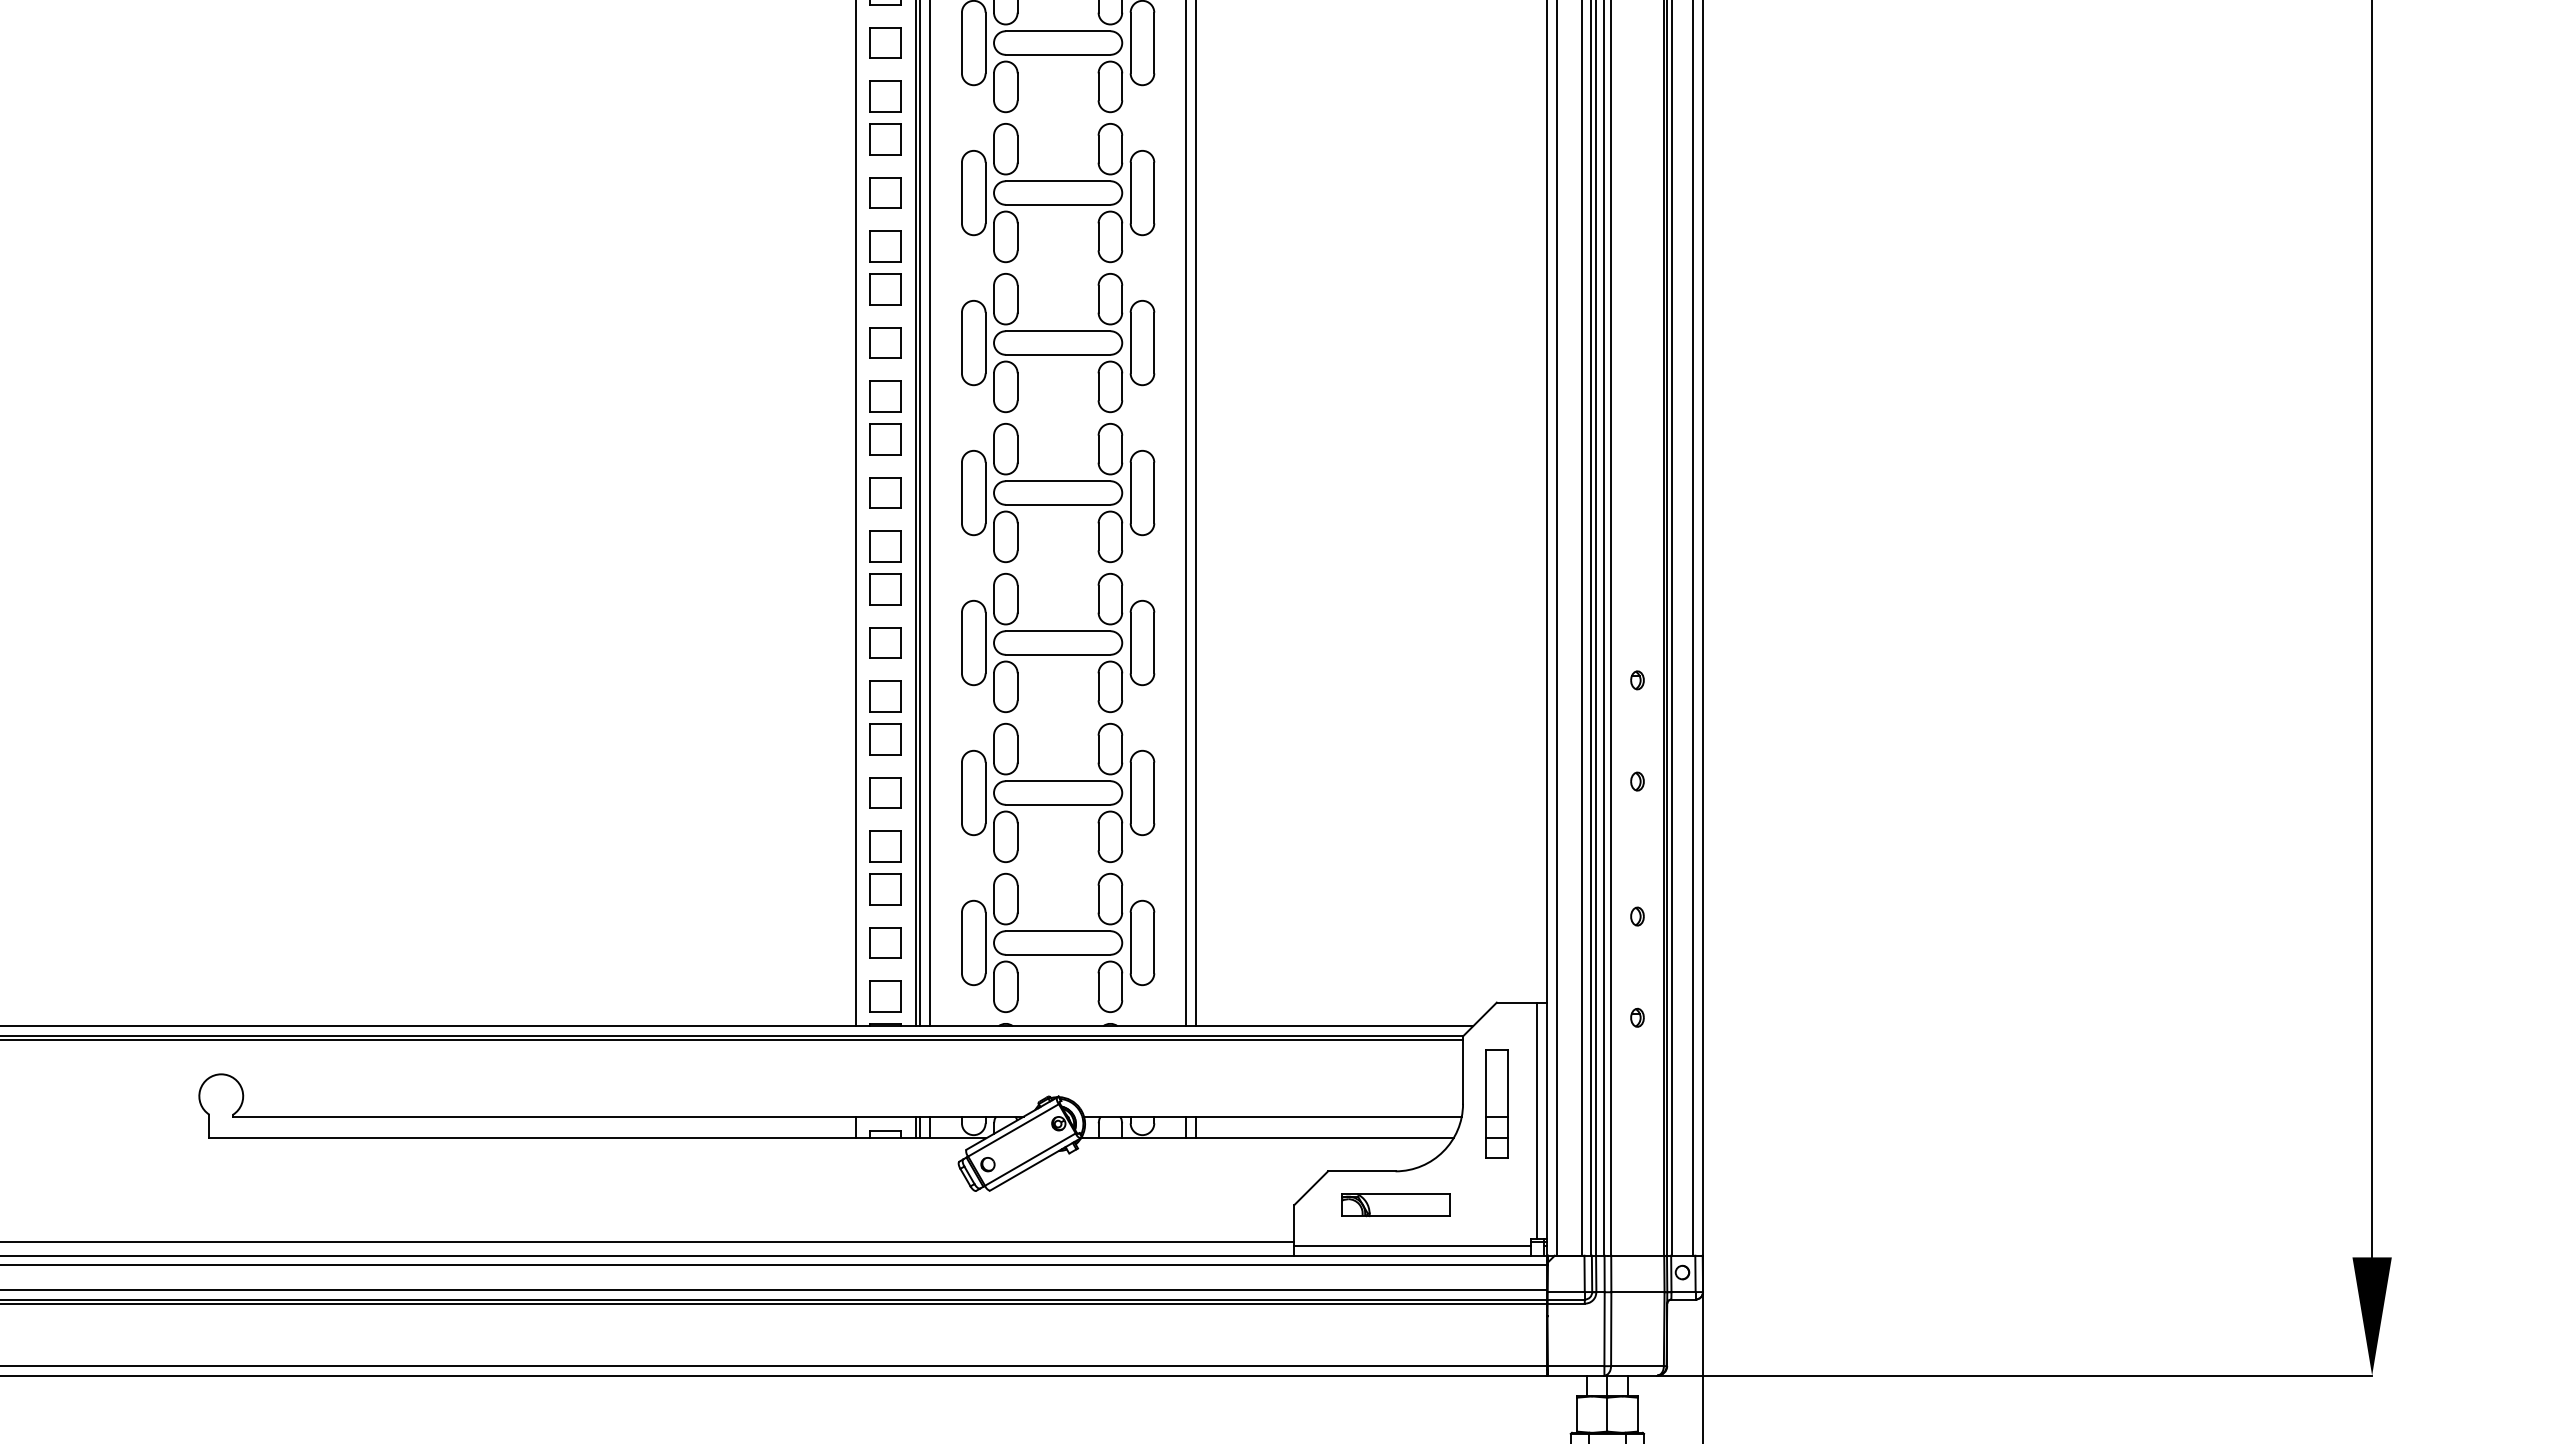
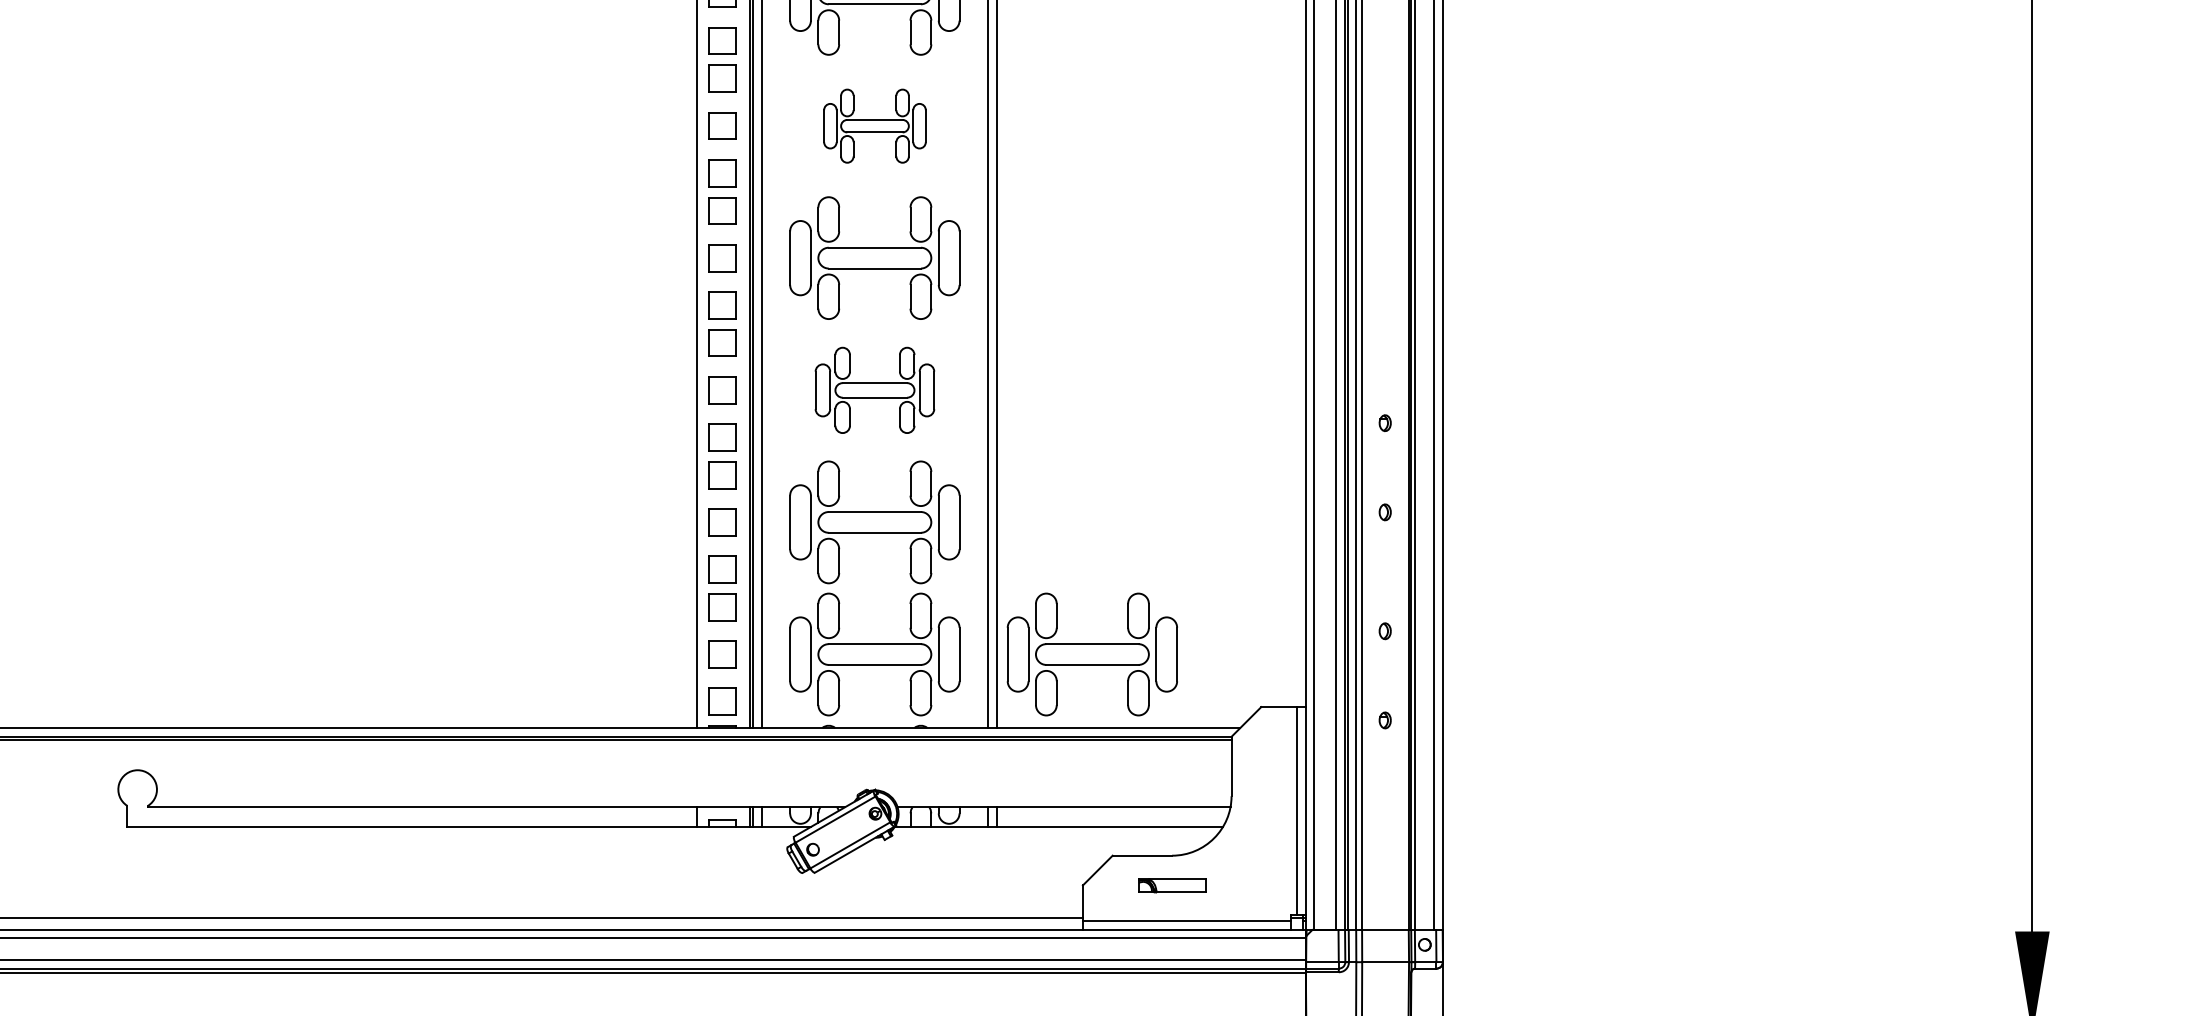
part: (1058, 343) -> (875, 126), size x0.6
part: (1058, 643) -> (875, 390), size x0.7
part: (1305, 942) -> (1092, 654), added
part: (1496, 1103) -> (1261, 795), removed
part: (1395, 1205) -> (1172, 885), size x0.7

